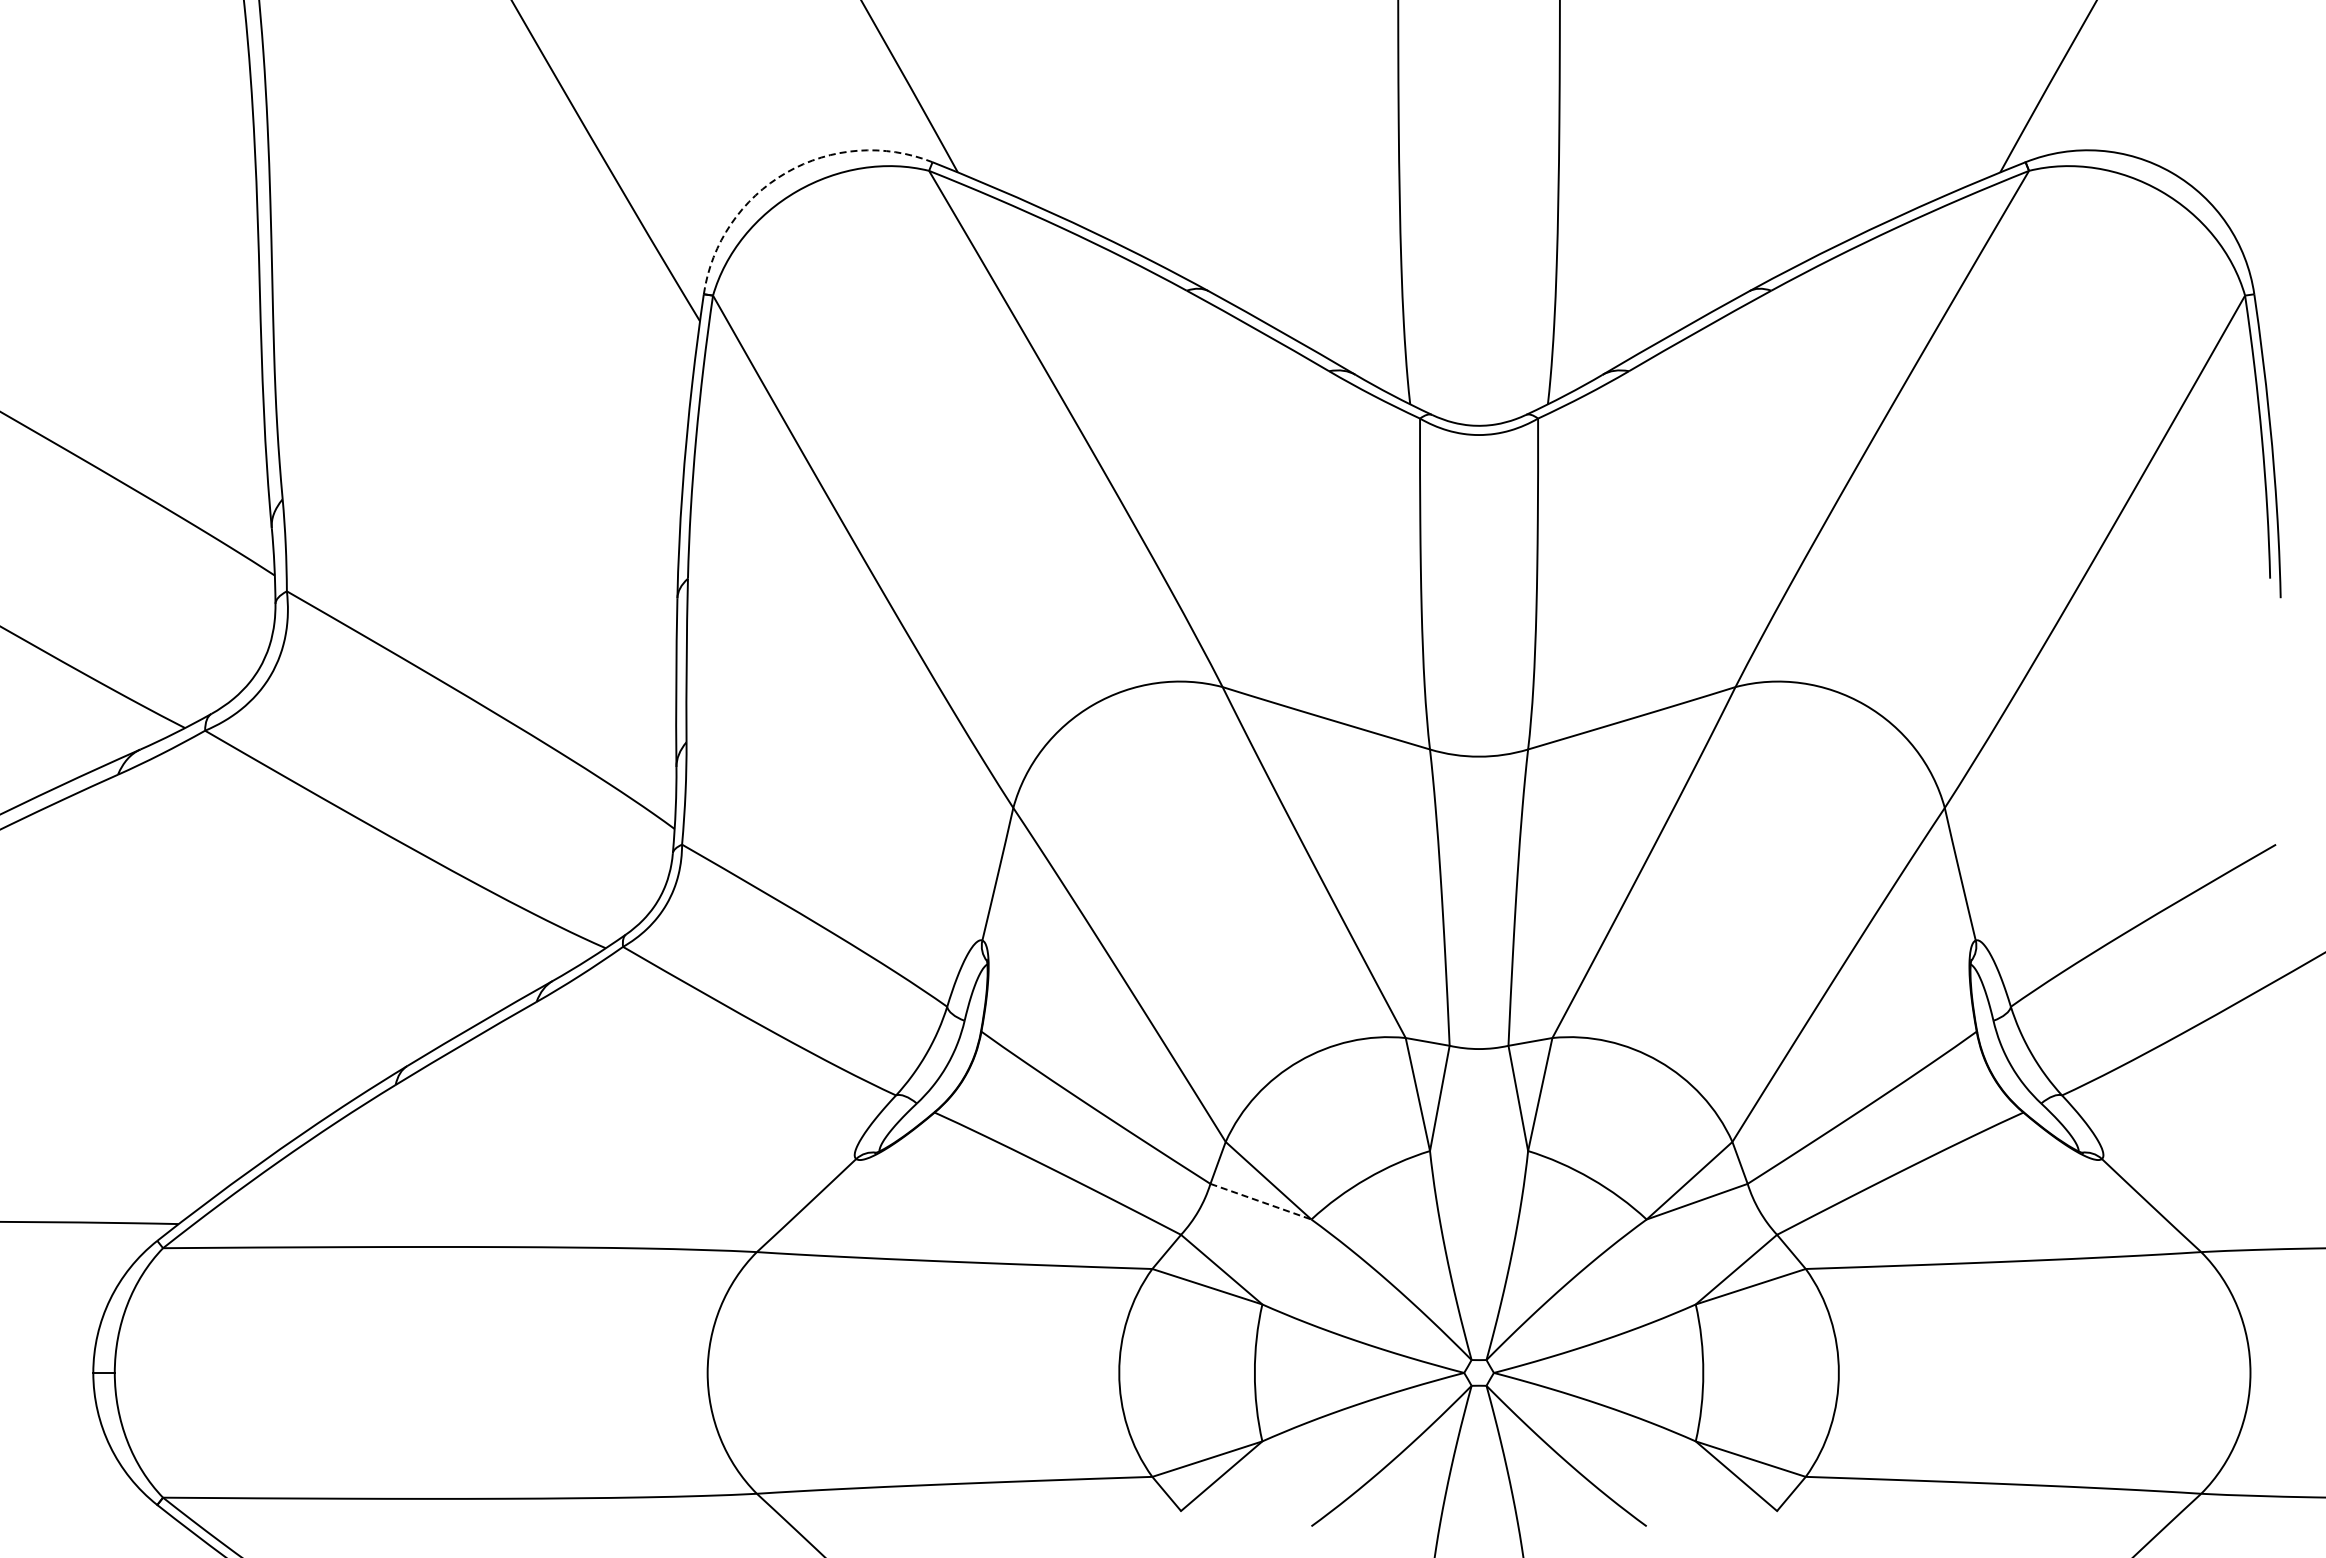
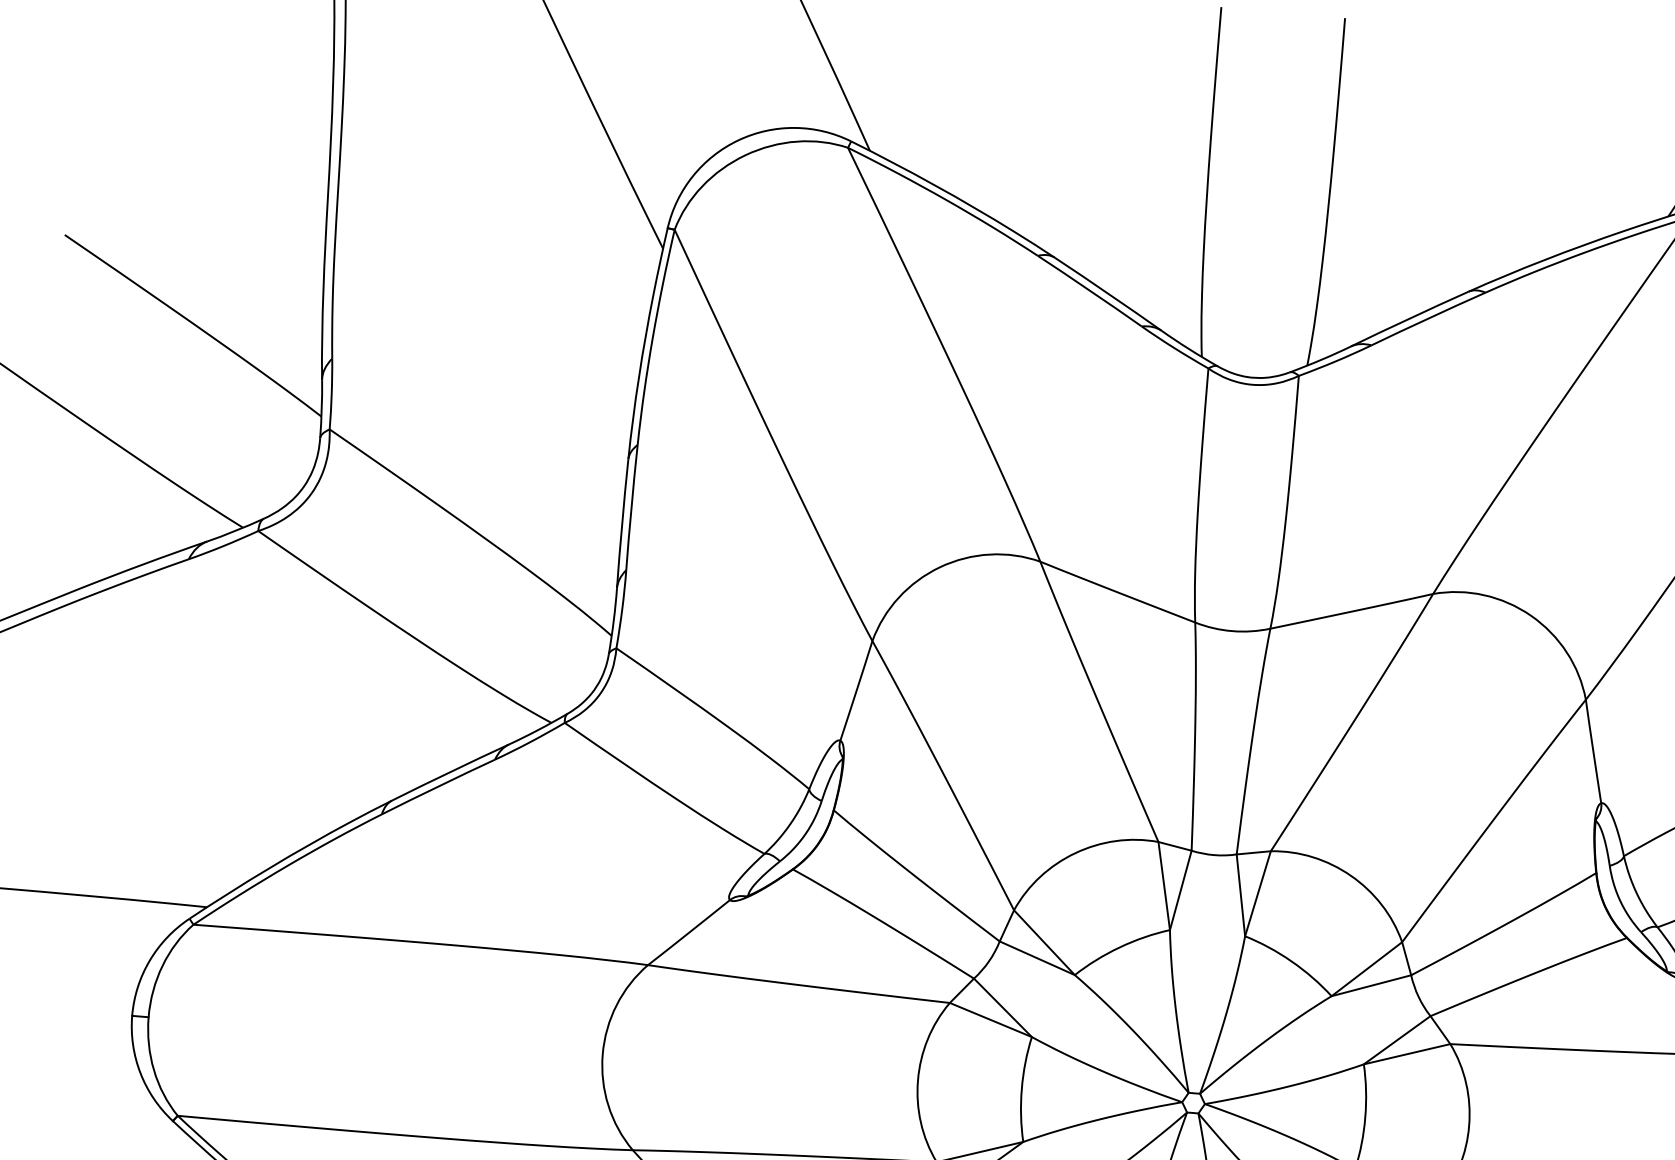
arc: (786, 172) -> (738, 140), dashed -> solid
line: (1260, 1201) -> (1036, 958), dashed -> solid

